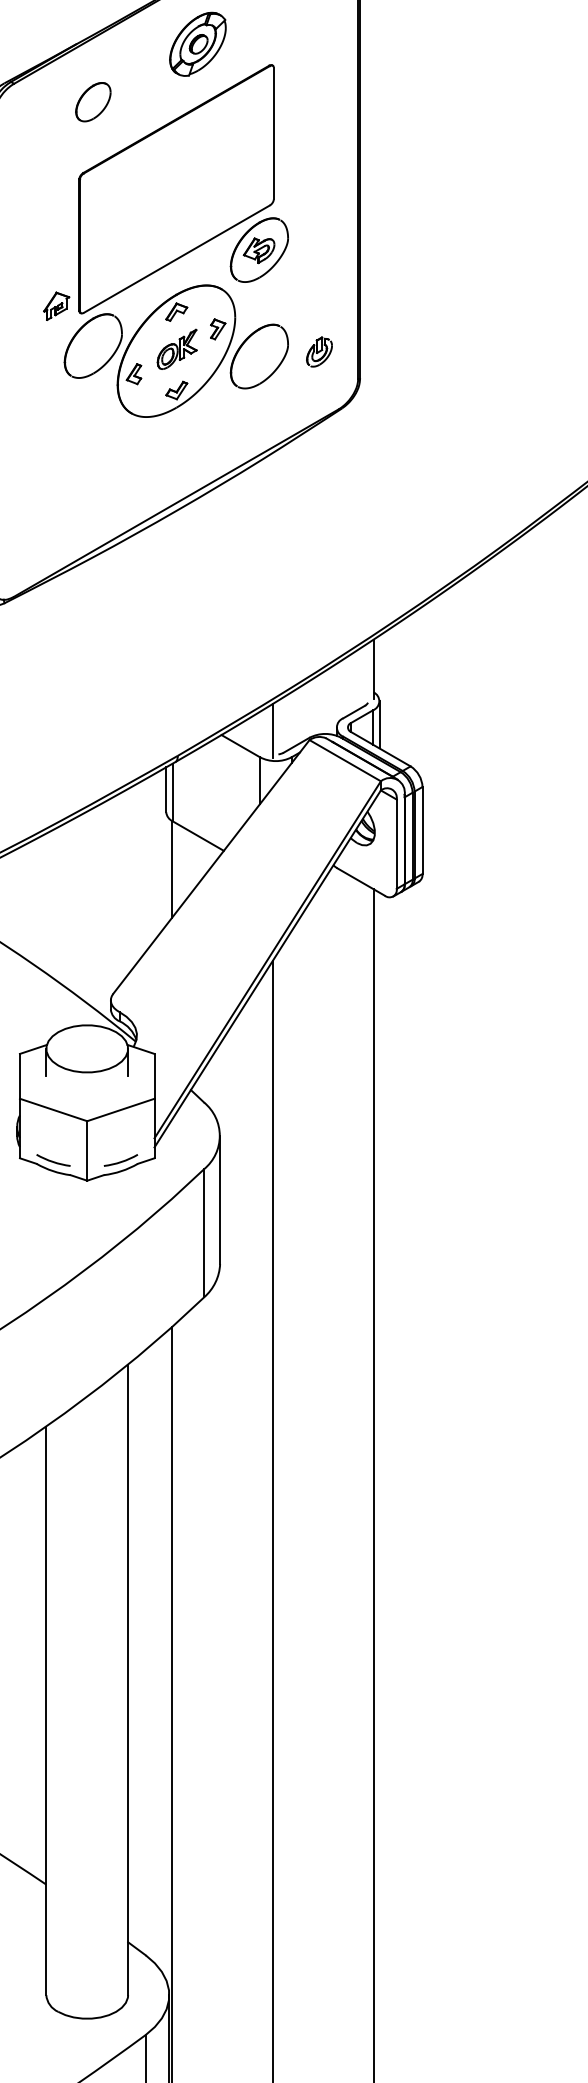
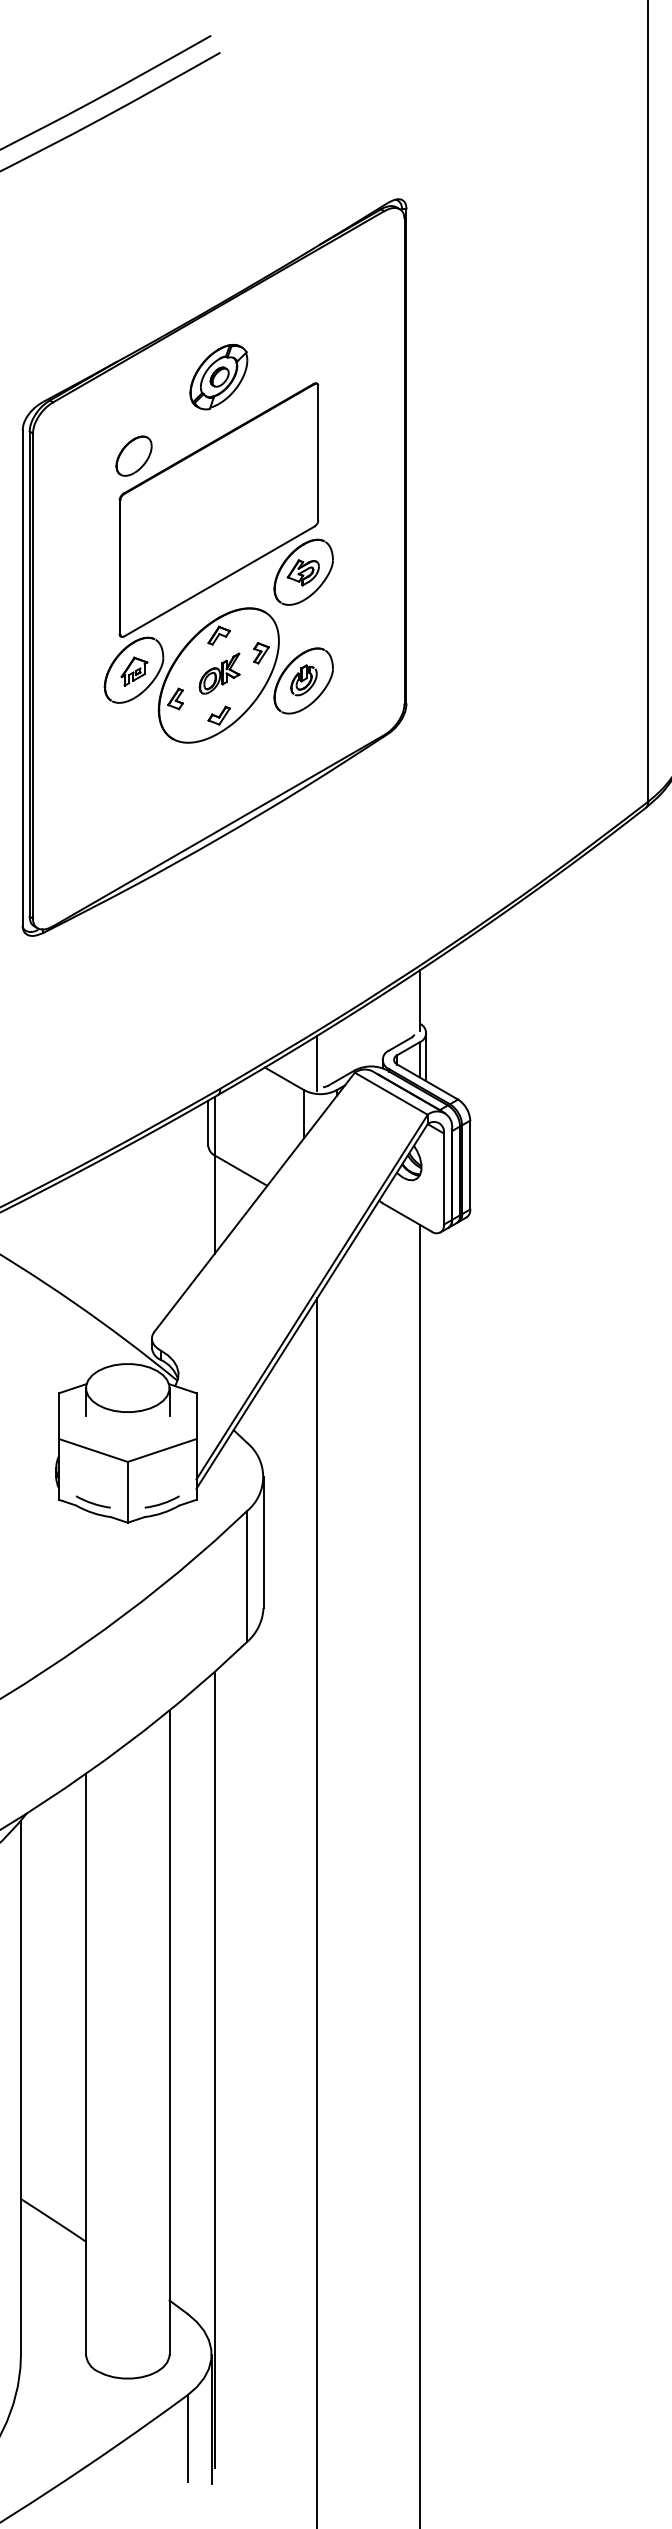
part: (197, 44) -> (218, 377), moved
part: (92, 101) -> (133, 455), moved
part: (56, 306) -> (134, 671), moved
part: (319, 352) -> (303, 680), moved

